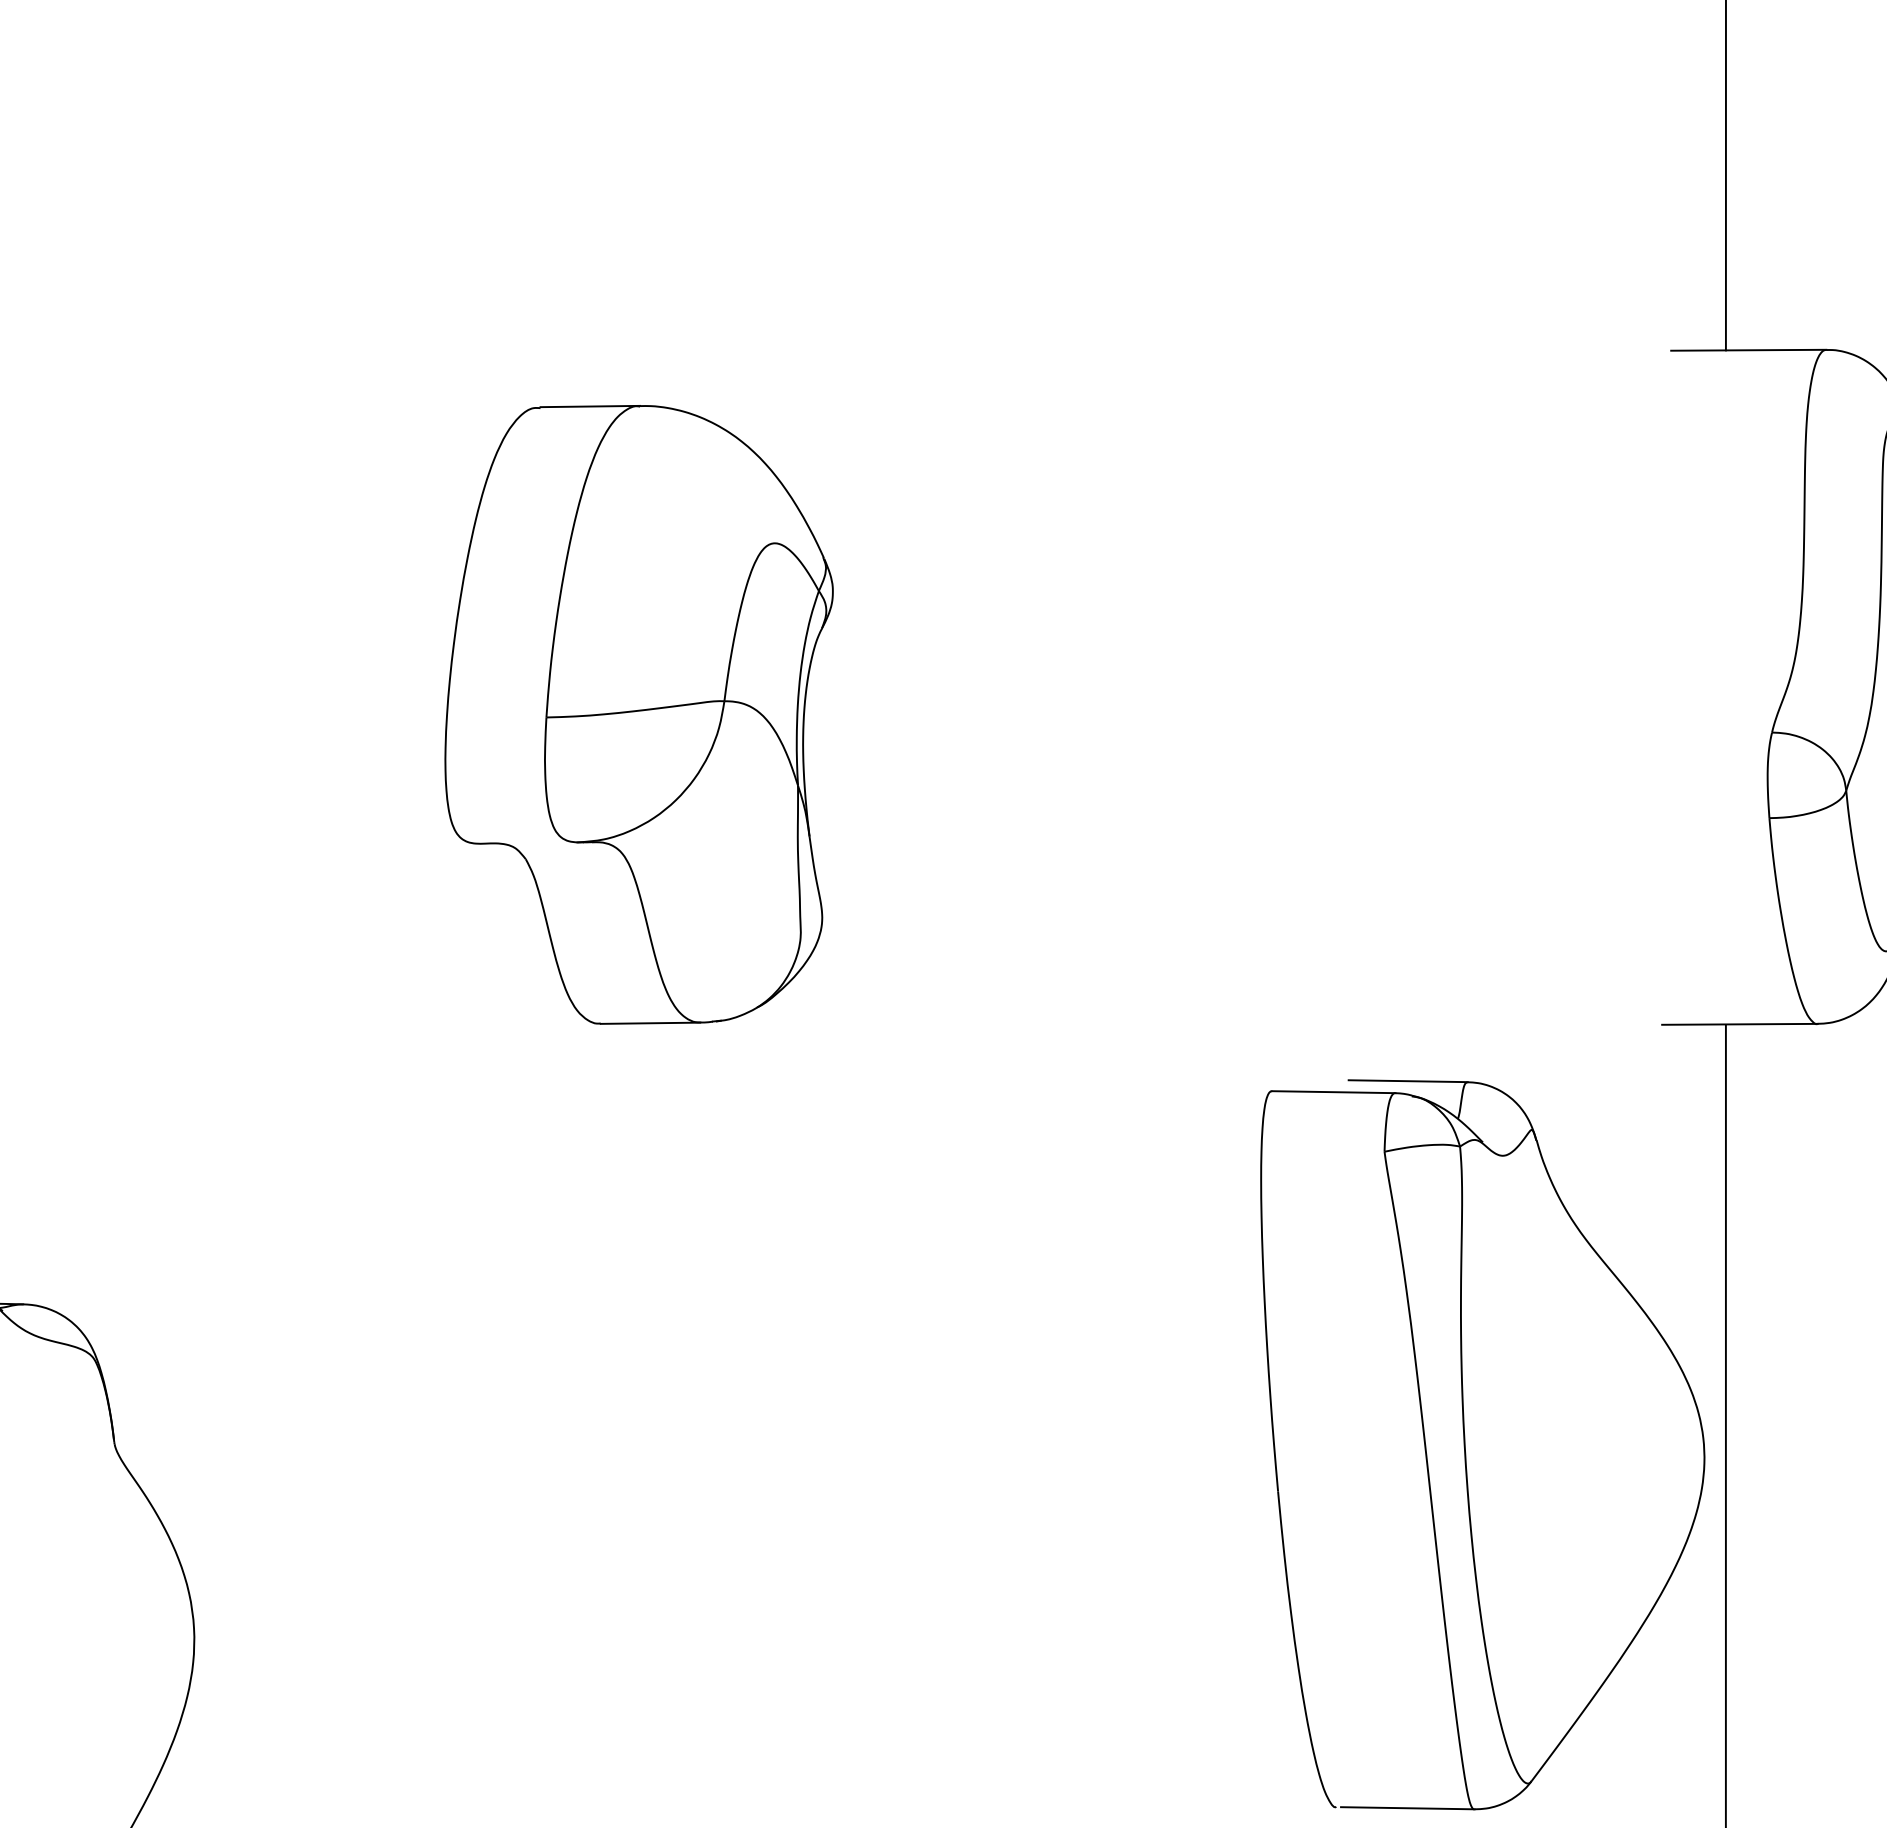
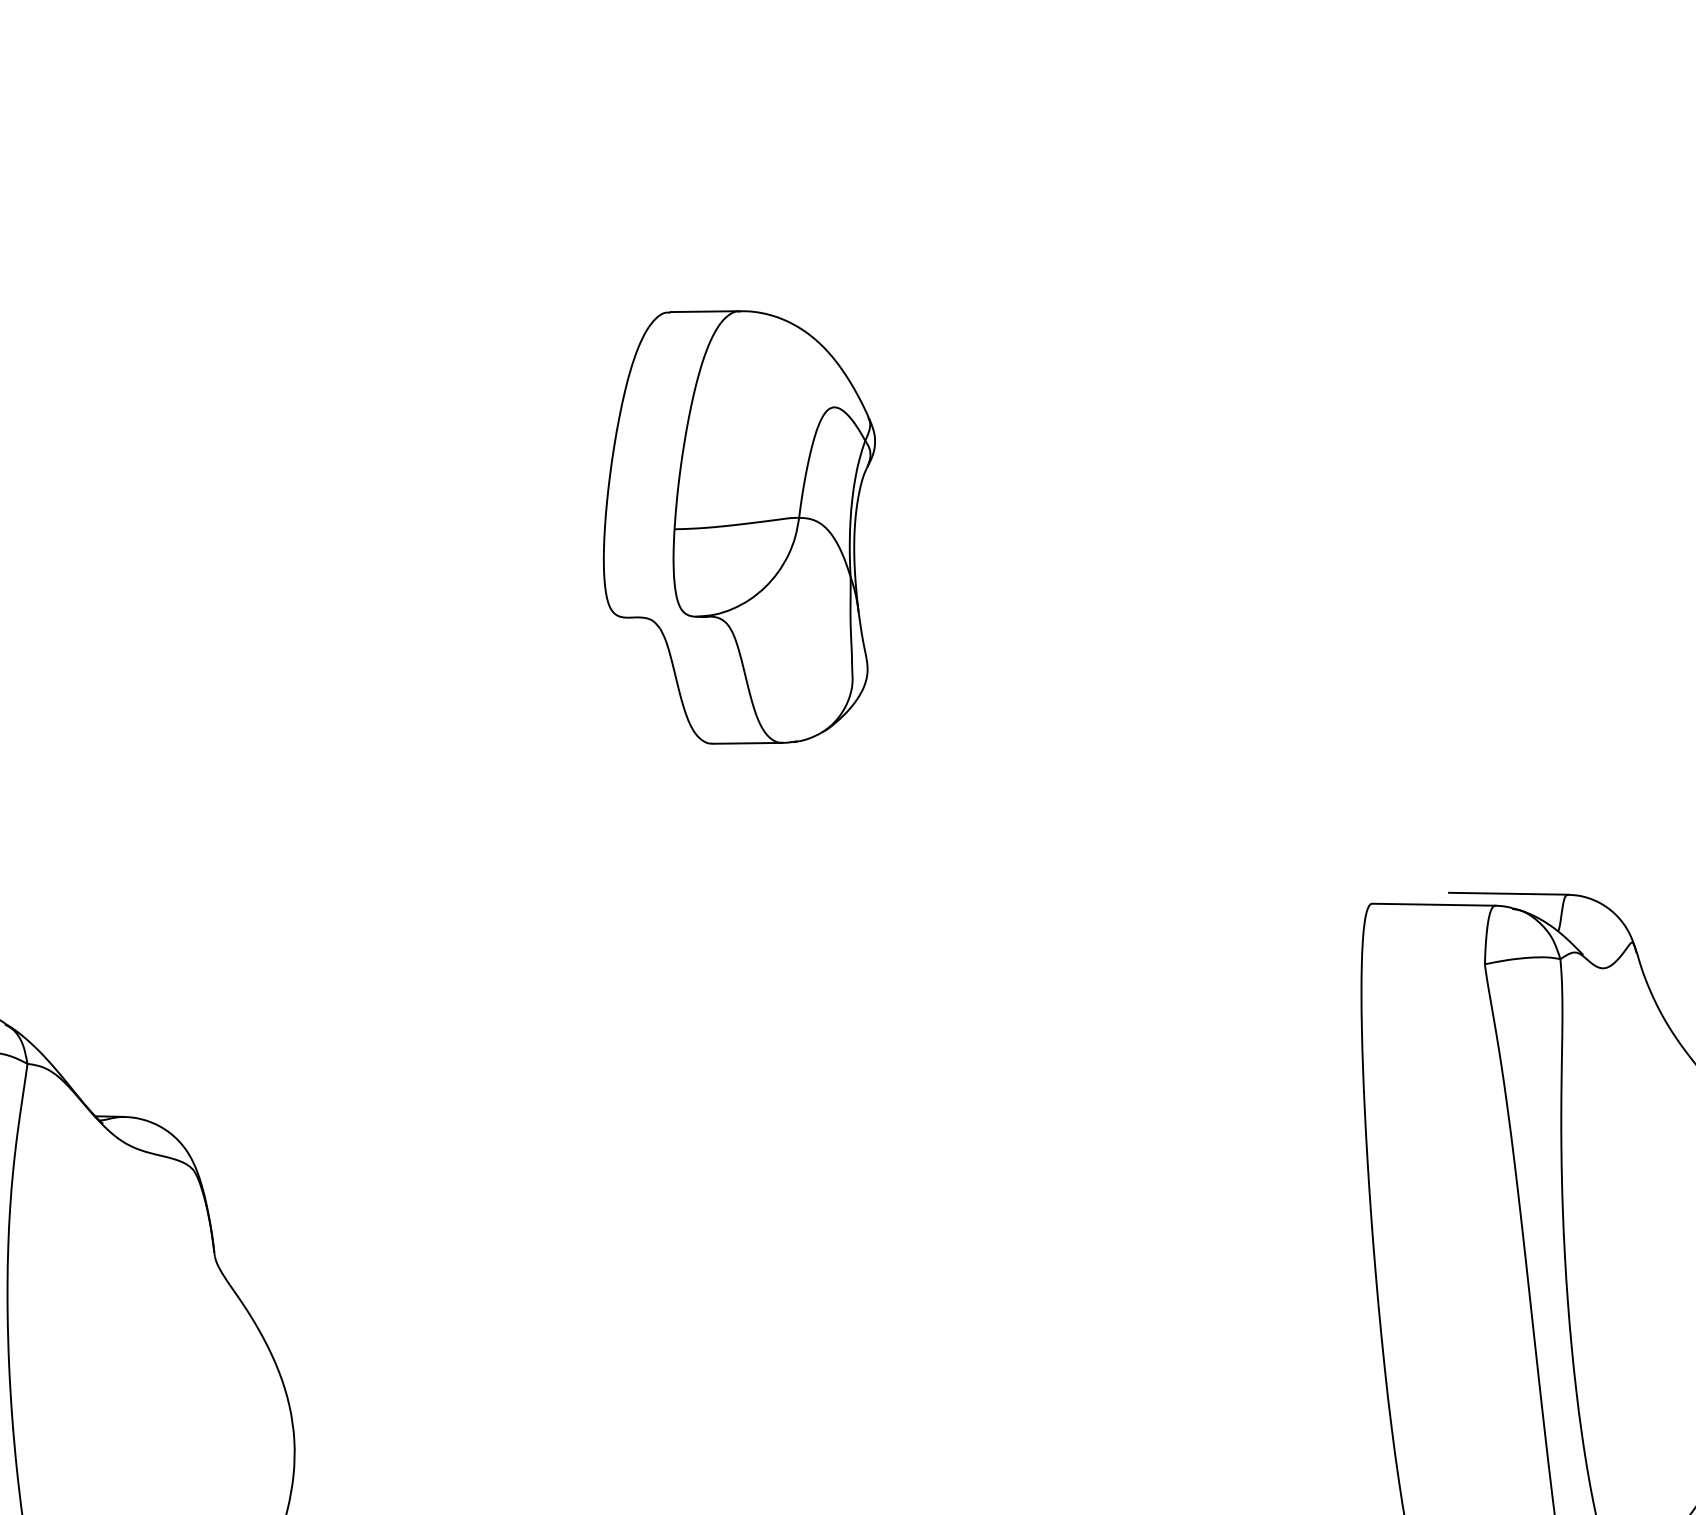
part: (638, 714) -> (738, 527), size x0.7

